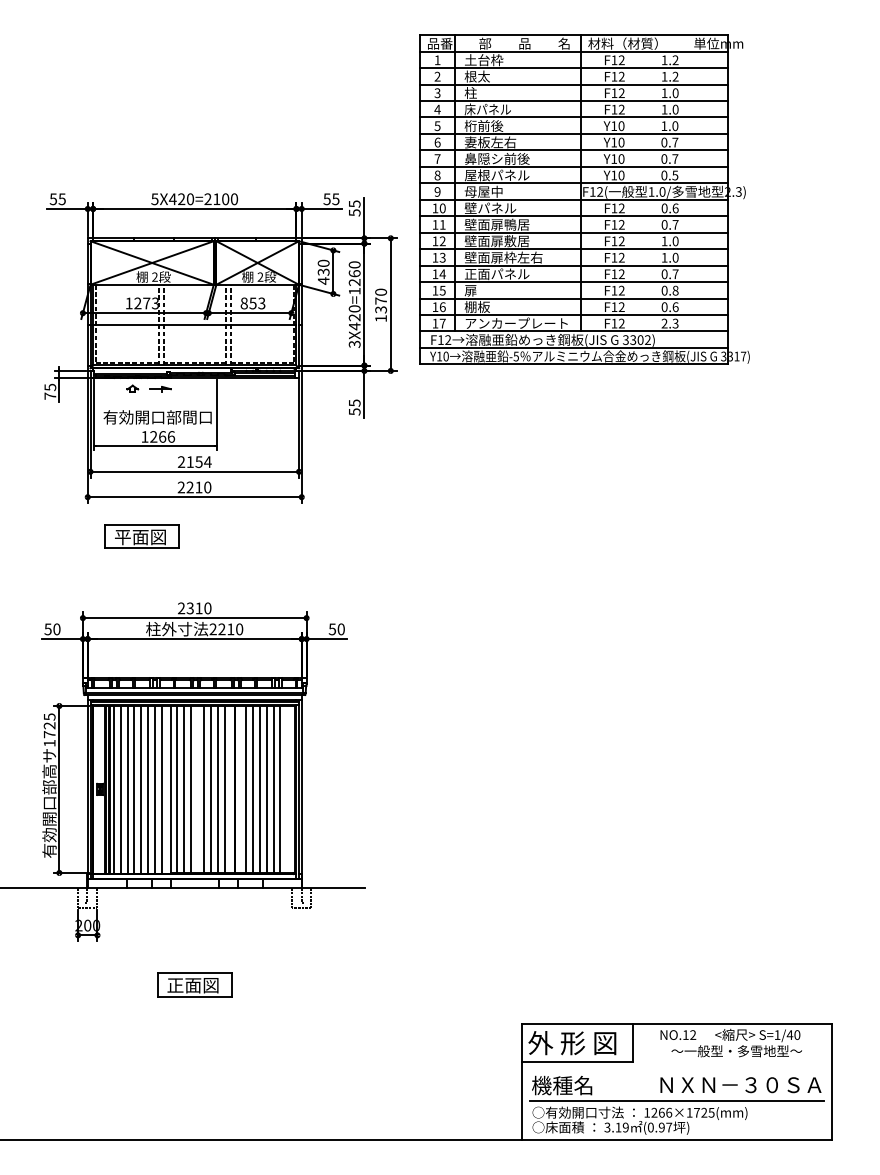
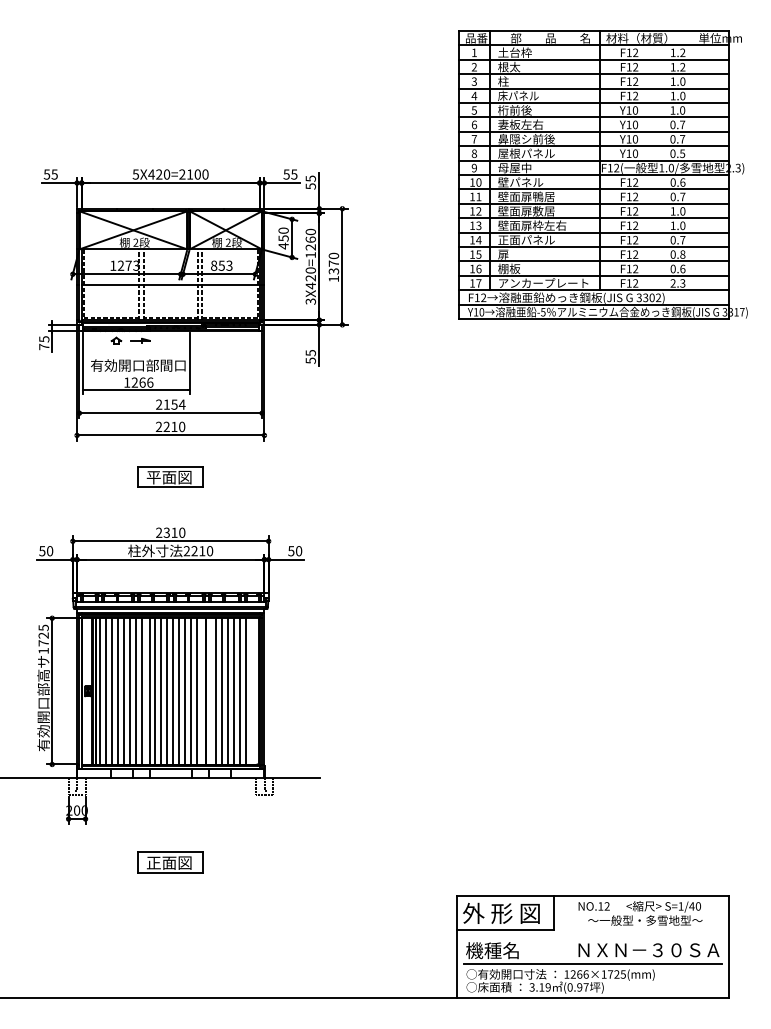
part: (583, 199) -> (602, 174), moved
text: (323, 272) -> (283, 238), 430 -> 450
part: (141, 536) -> (170, 476), moved
line: (197, 789) -> (173, 691), added

